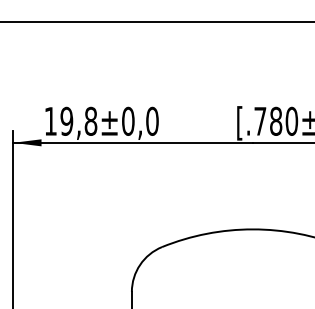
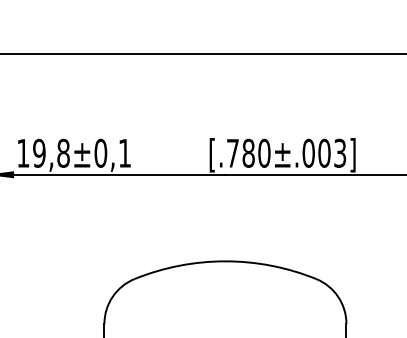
text: (151, 120) -> (124, 152), 19,8±0,0 -> 19,8±0,1

